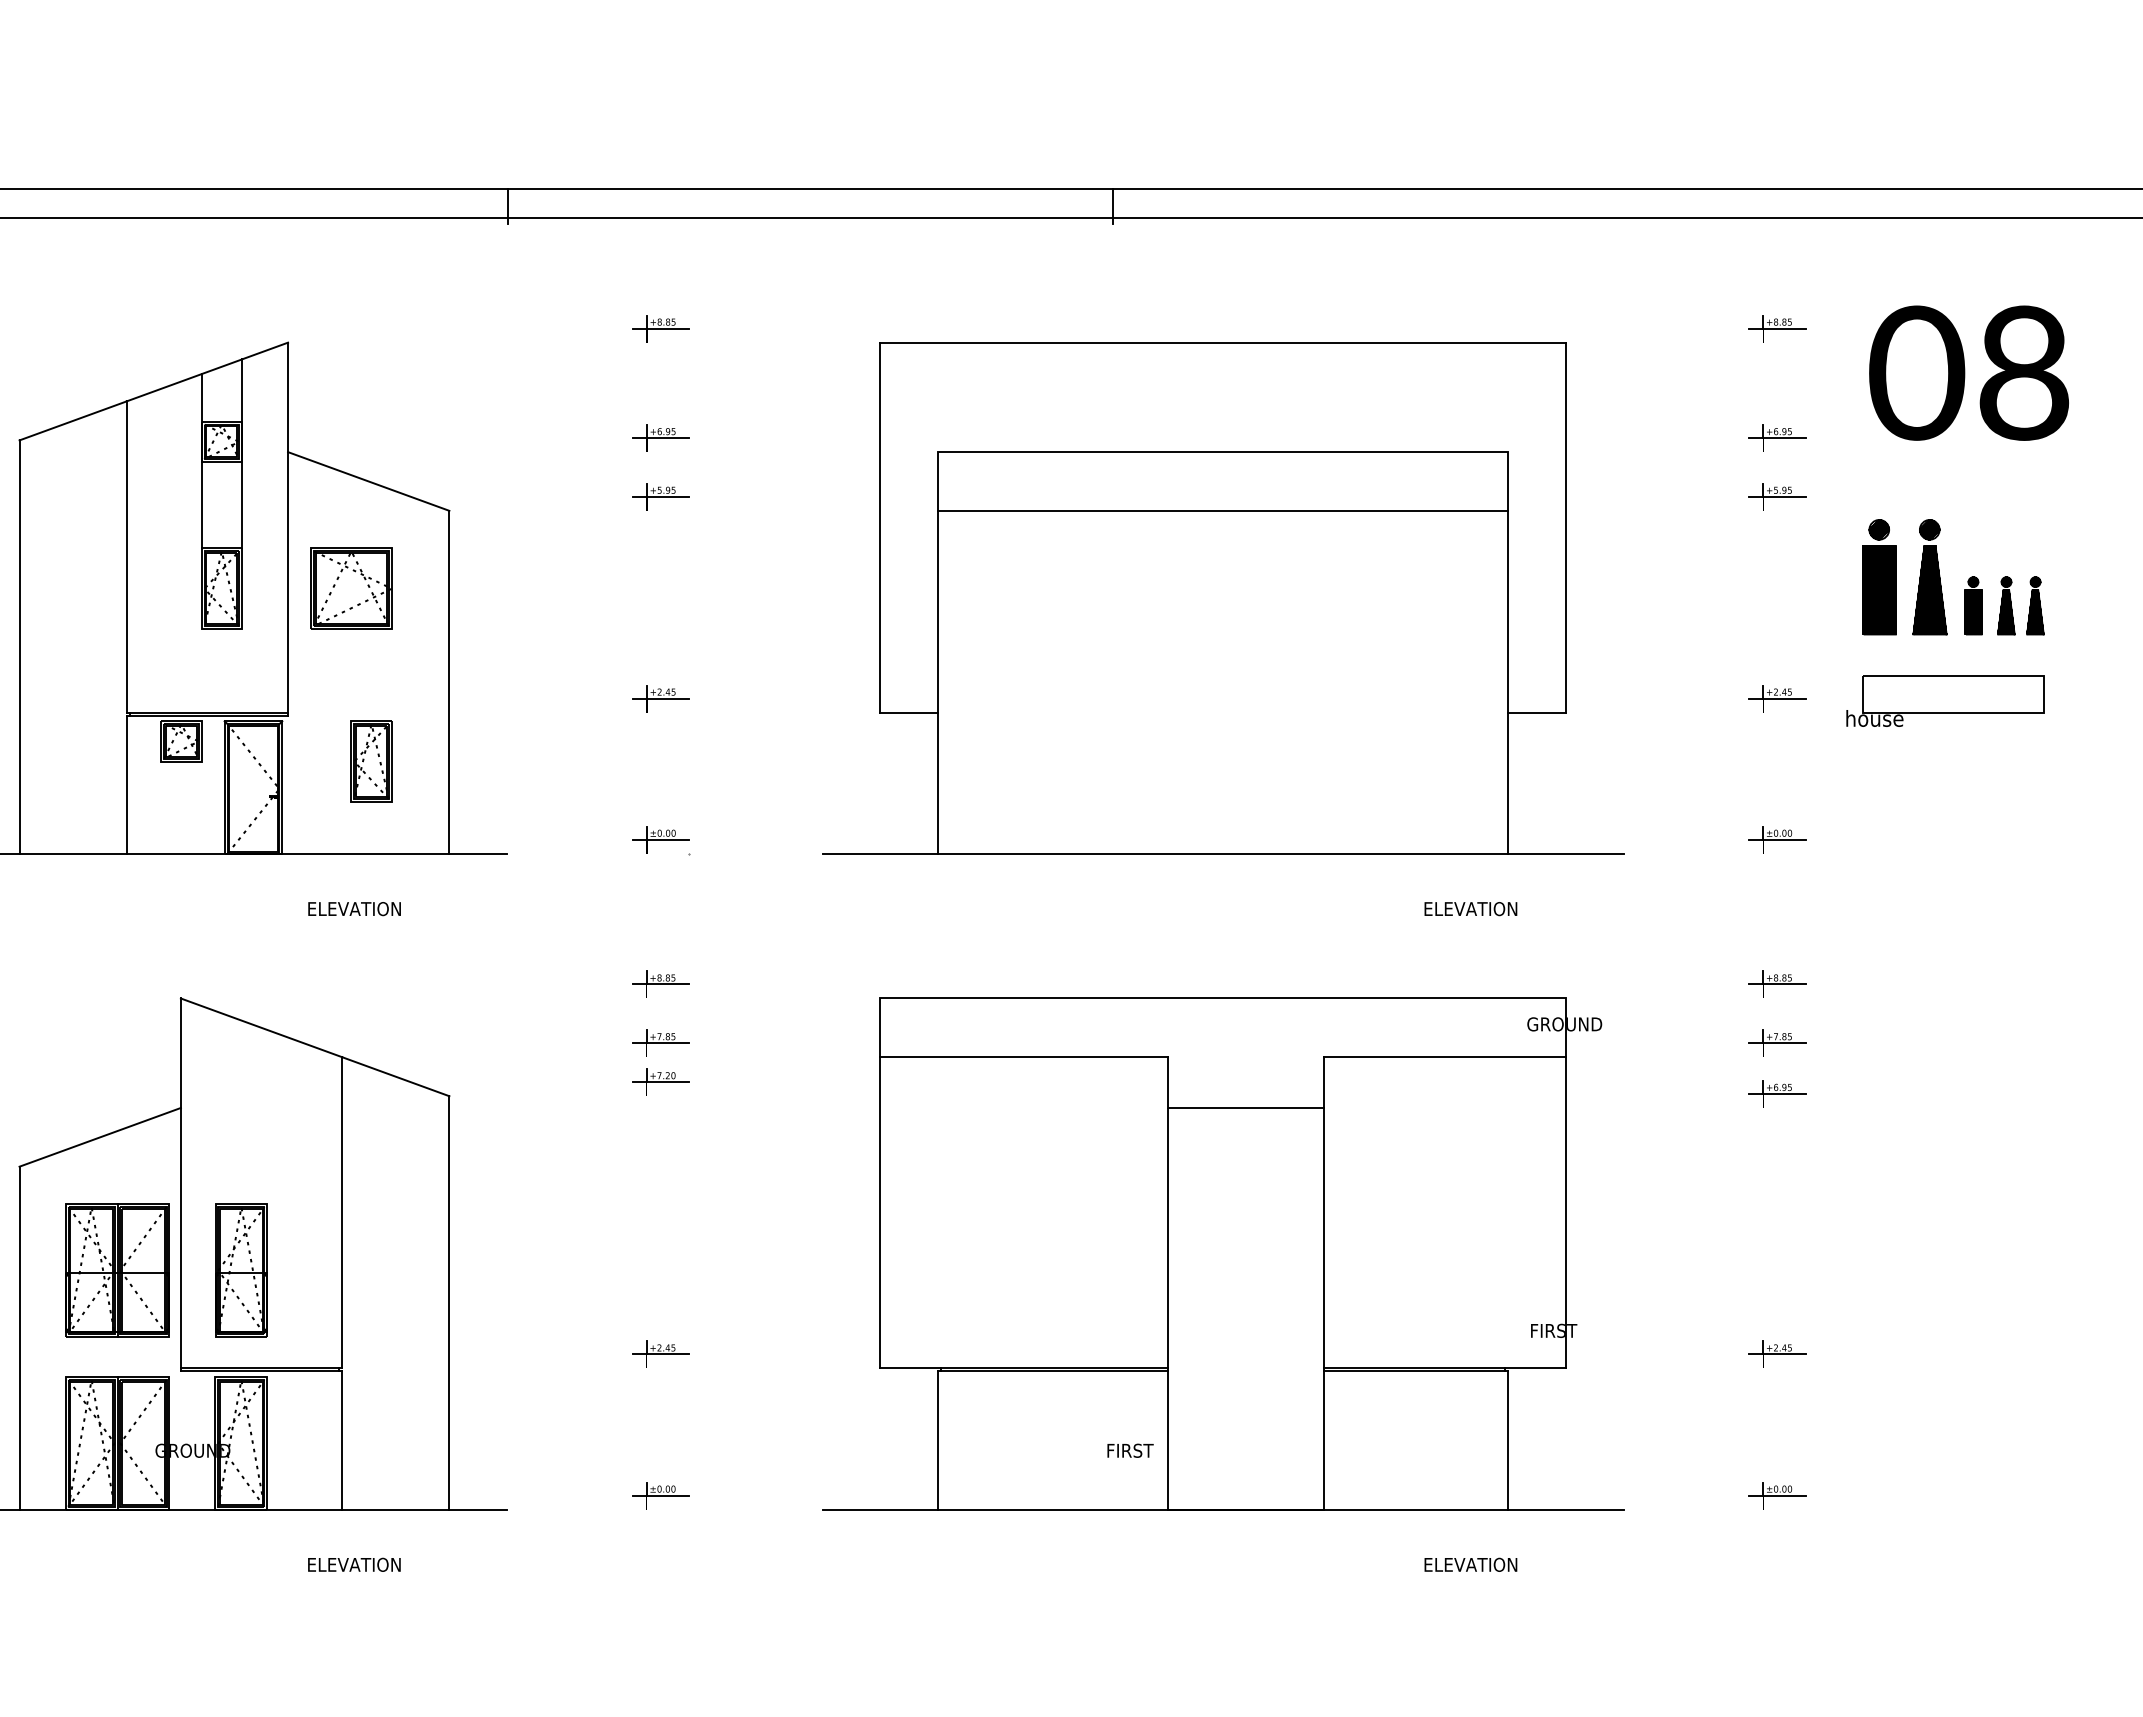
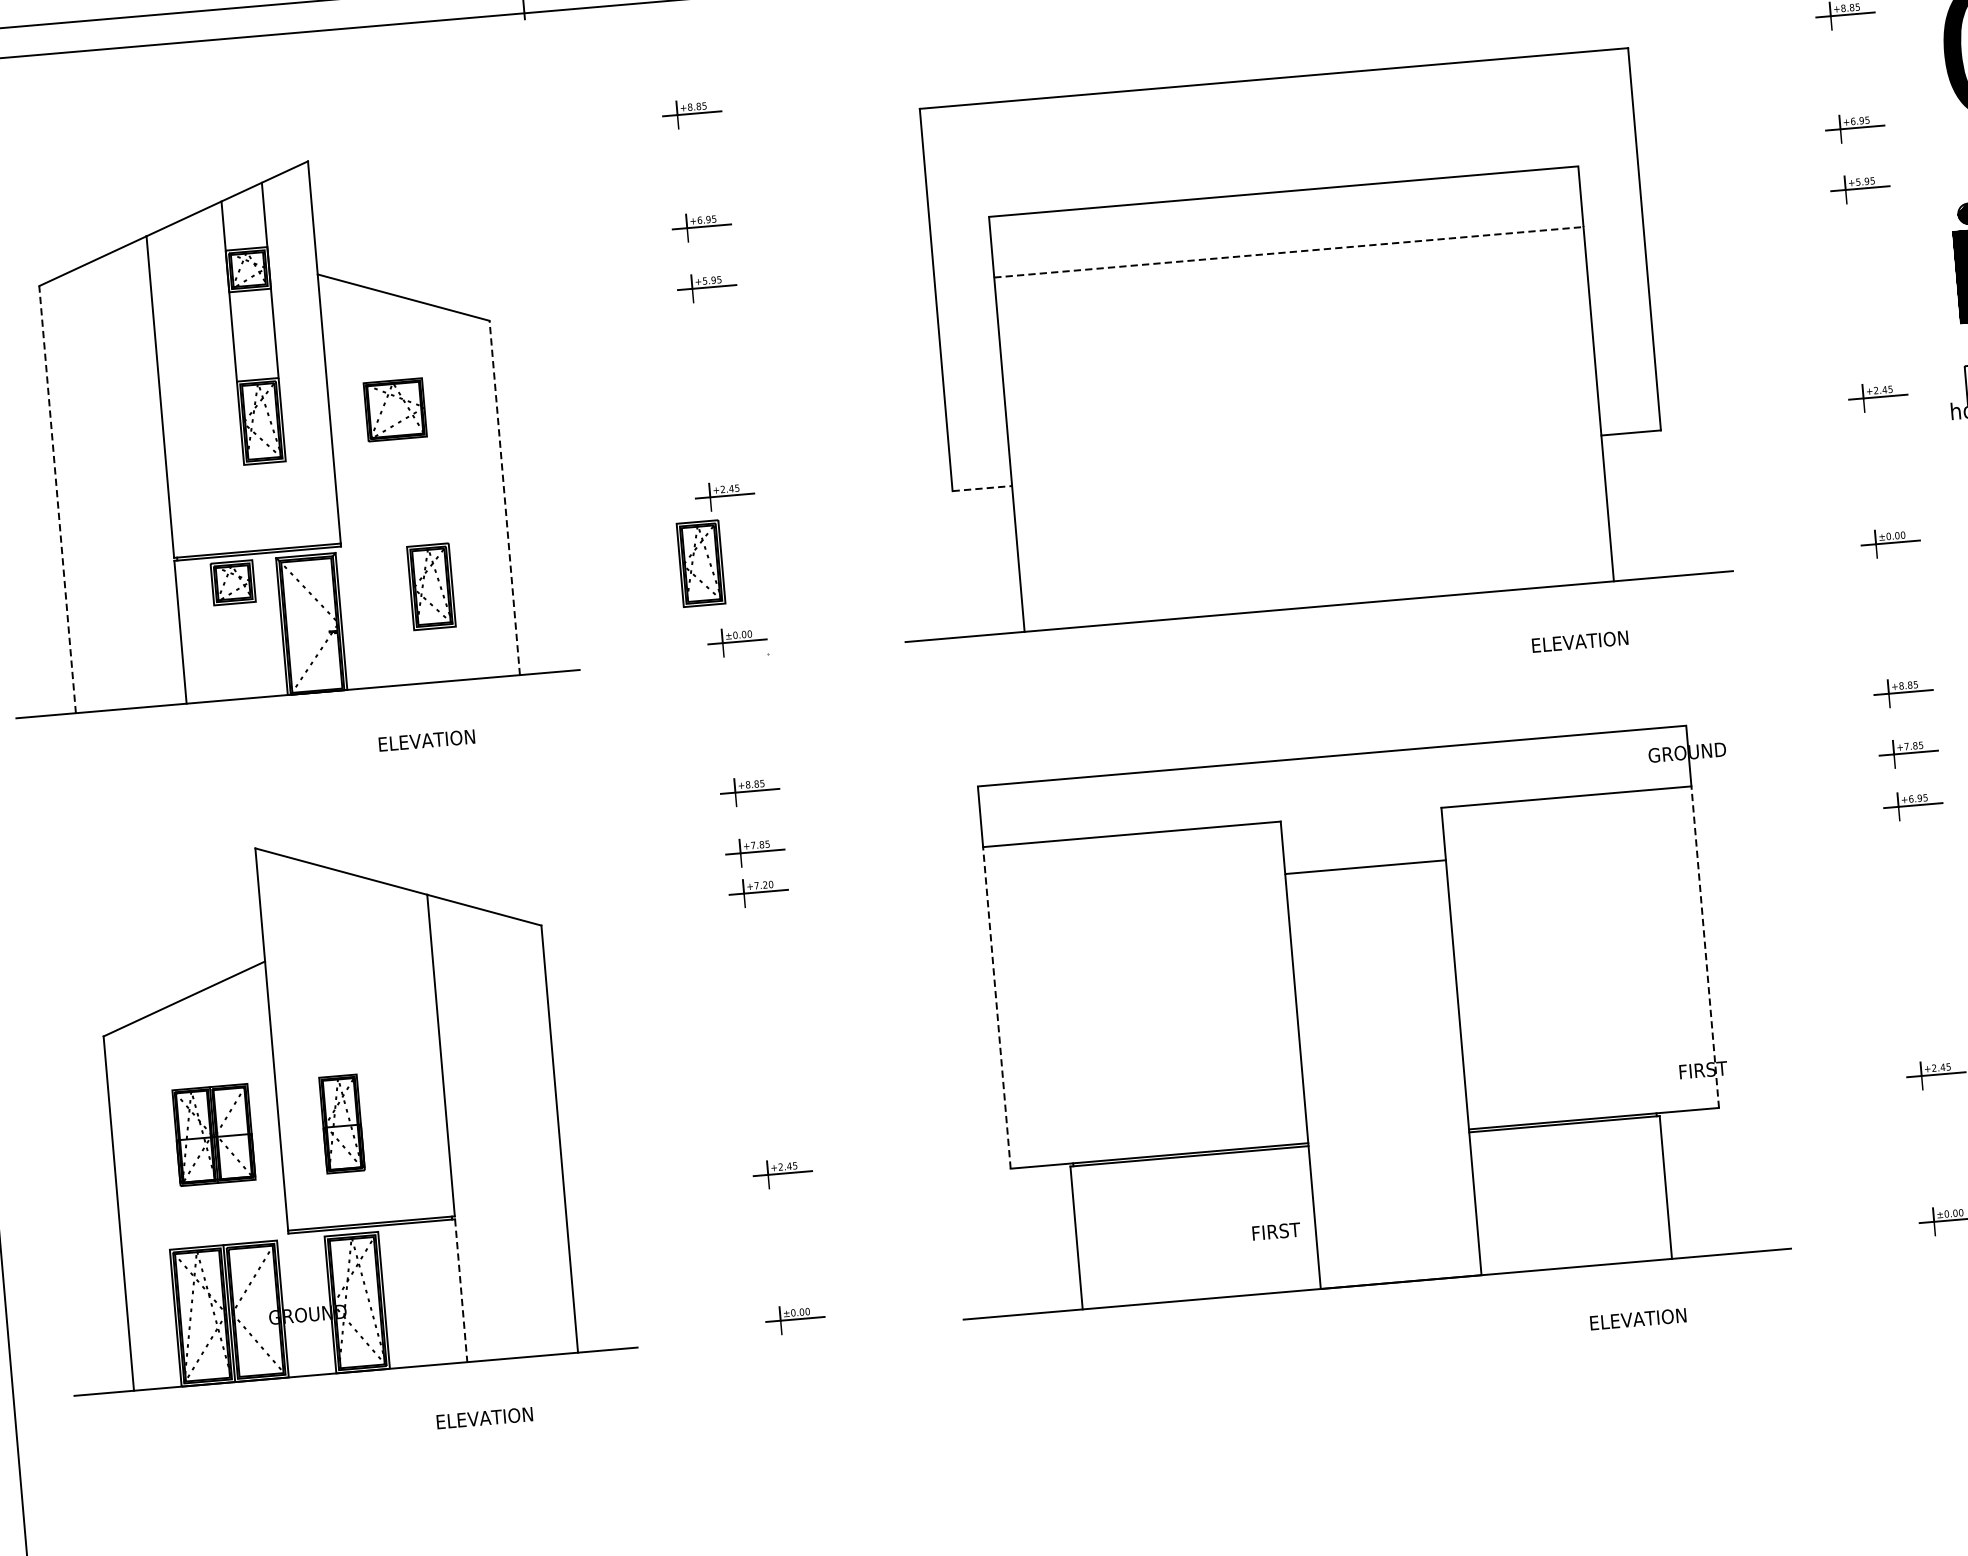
line: (1223, 510) -> (1289, 251), solid -> dashed
part: (351, 588) -> (395, 409), size x0.7
line: (19, 647) -> (57, 500), solid -> dashed
line: (449, 681) -> (504, 497), solid -> dashed
line: (909, 712) -> (982, 488), solid -> dashed
part: (632, 761) -> (700, 563), added
line: (880, 1212) -> (997, 1007), solid -> dashed
line: (1565, 1212) -> (1704, 946), solid -> dashed
part: (117, 1270) -> (213, 1135), size x0.7
part: (241, 1270) -> (342, 1124), size x0.7
line: (342, 1441) -> (461, 1291), solid -> dashed

